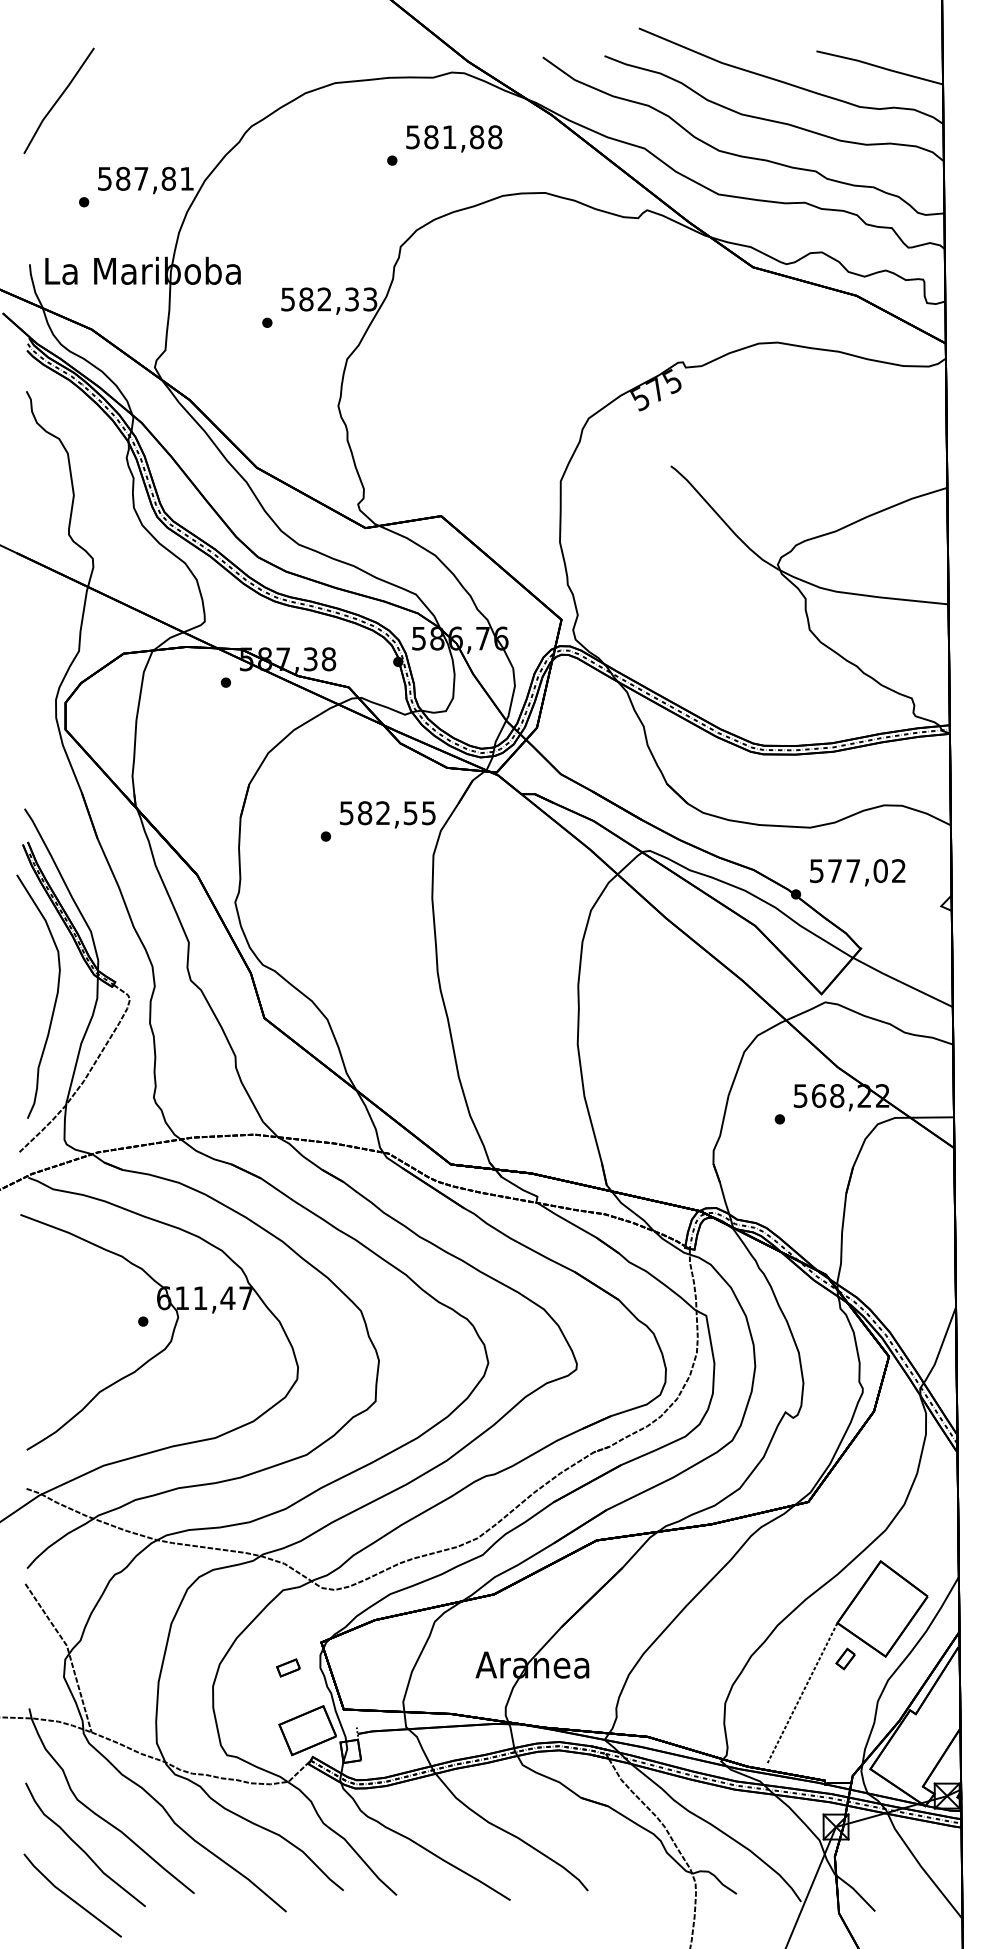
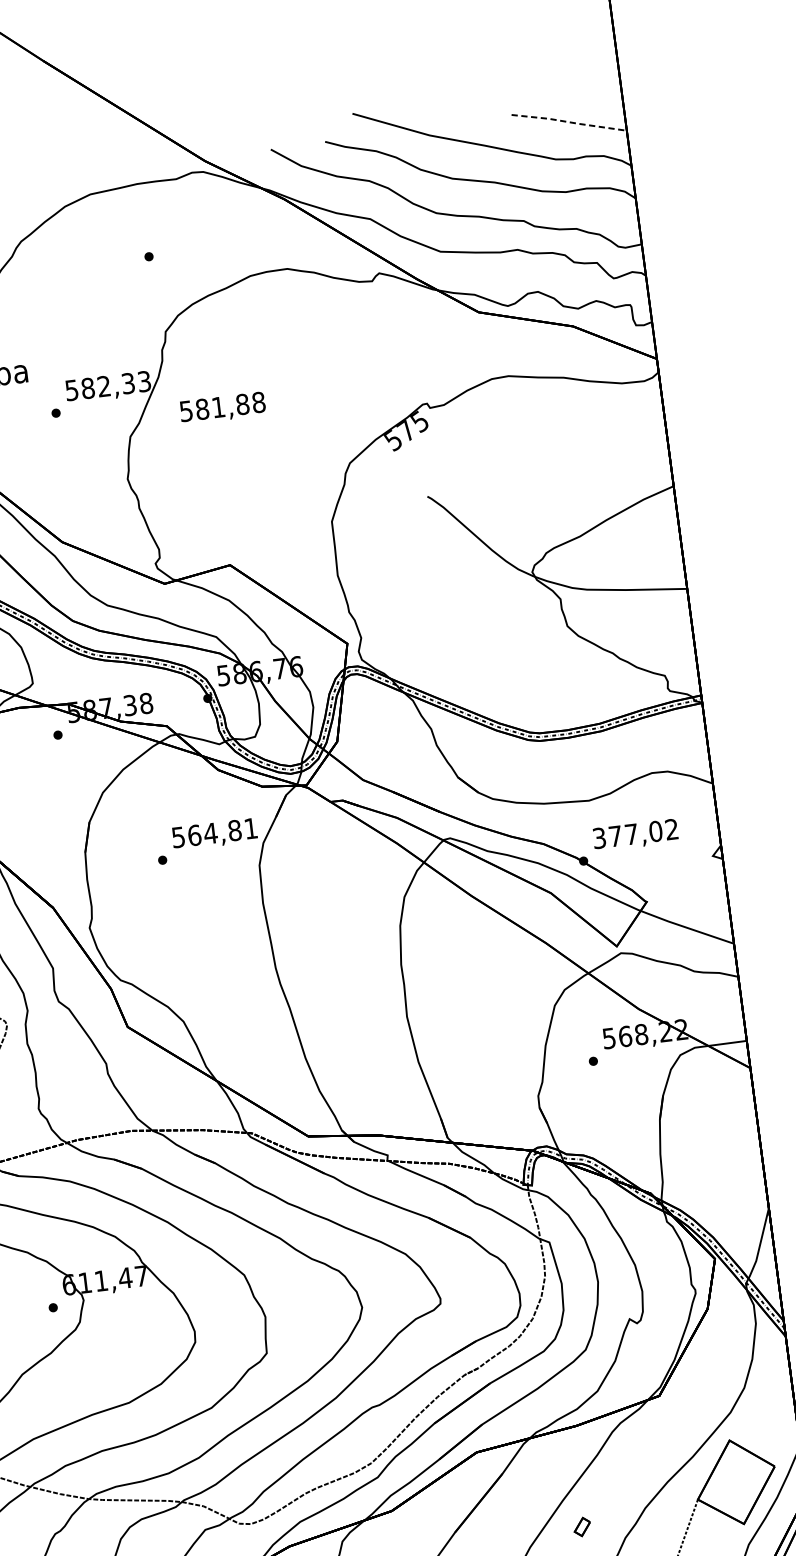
line: (879, 67) -> (568, 122), solid -> dashed
text: (454, 138) -> (223, 407), moved
text: (396, 813) -> (222, 832), 582,55 -> 564,81
text: (816, 870) -> (599, 837), 577,02 -> 377,02
part: (845, 1658) -> (582, 1526), moved

